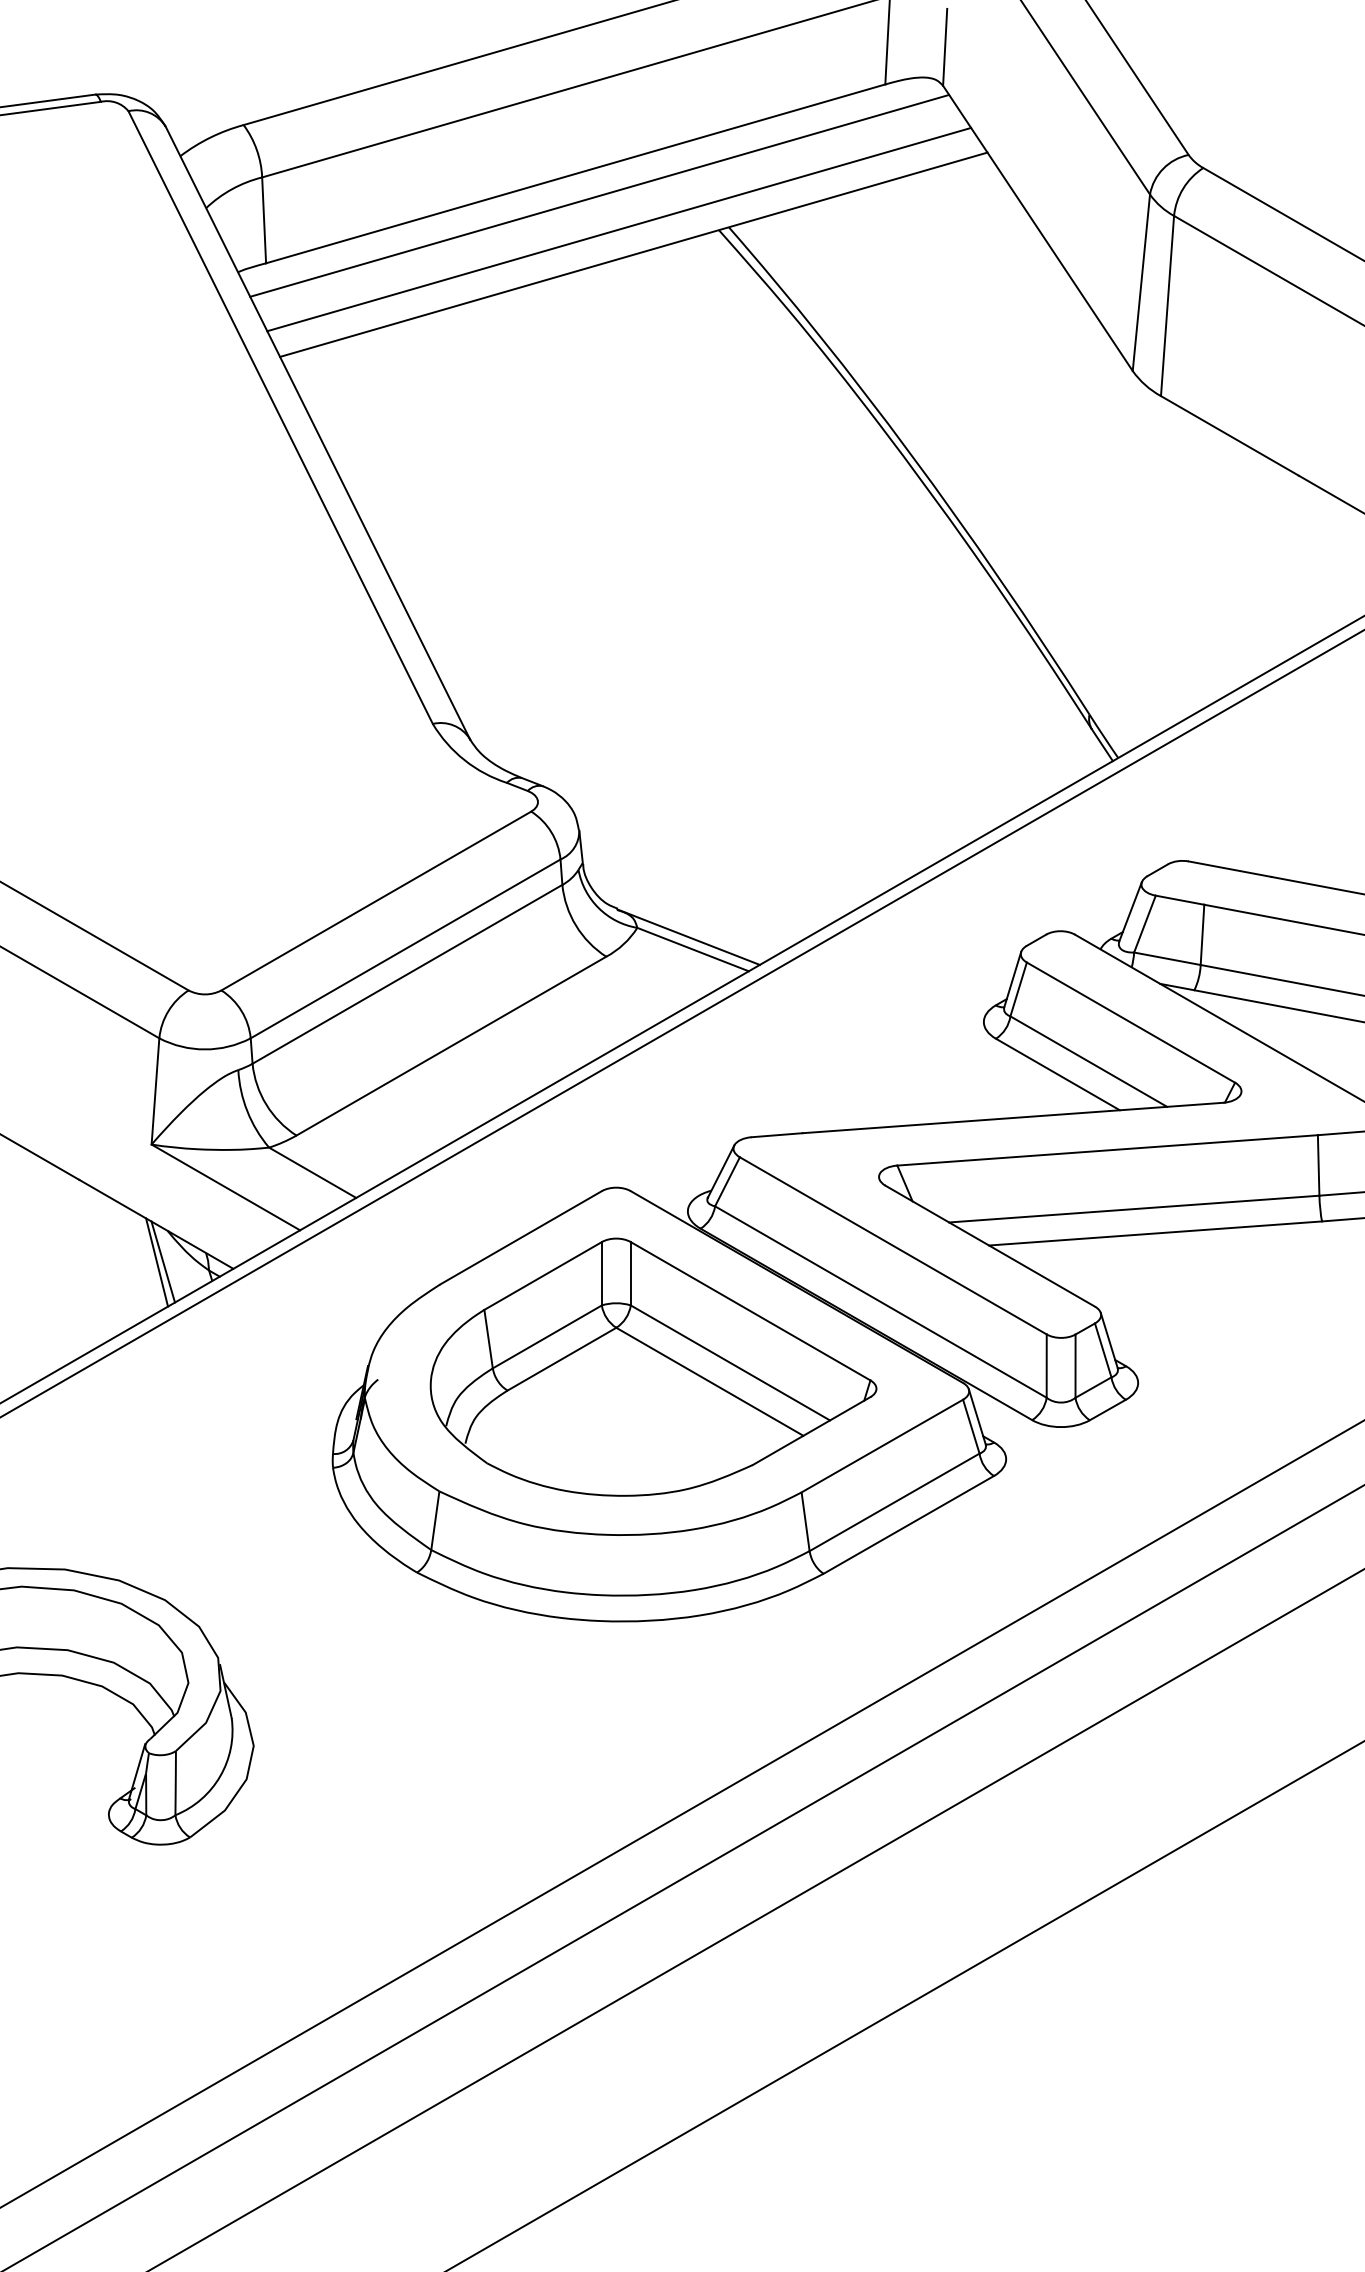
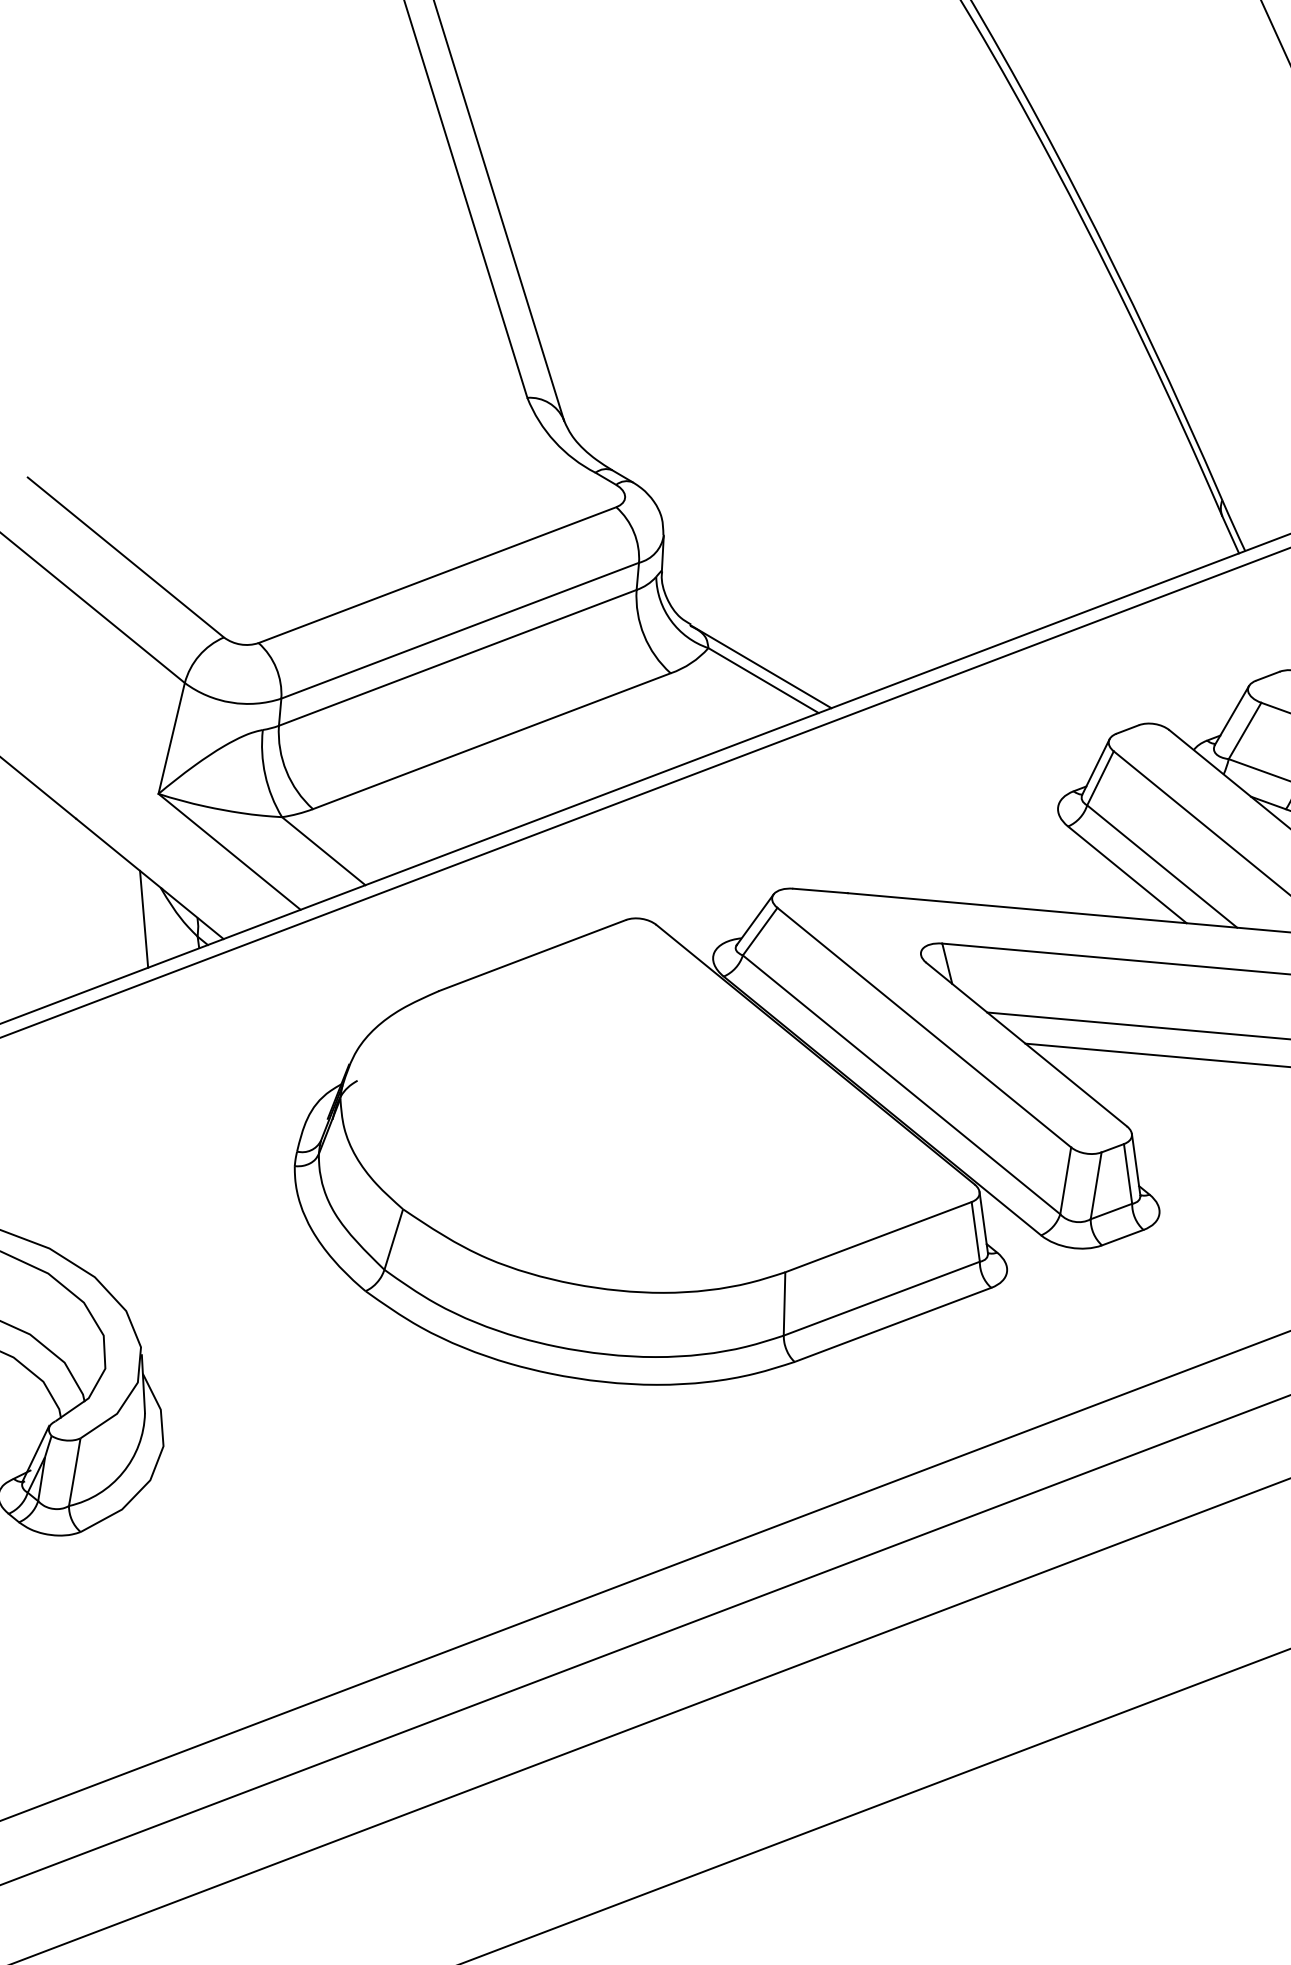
line: (163, 1261) -> (151, 919), removed
part: (653, 1366) -> (650, 1114), removed

